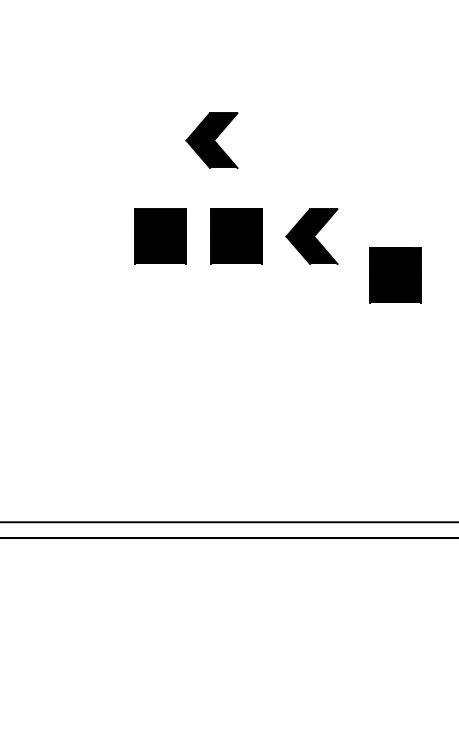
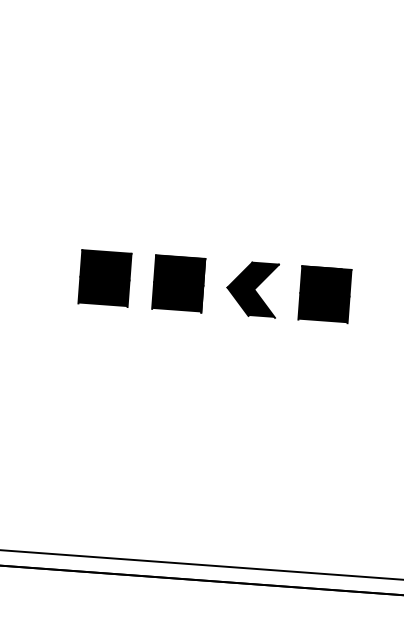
part: (211, 140) -> (161, 188), removed
part: (395, 275) -> (324, 294), moved

